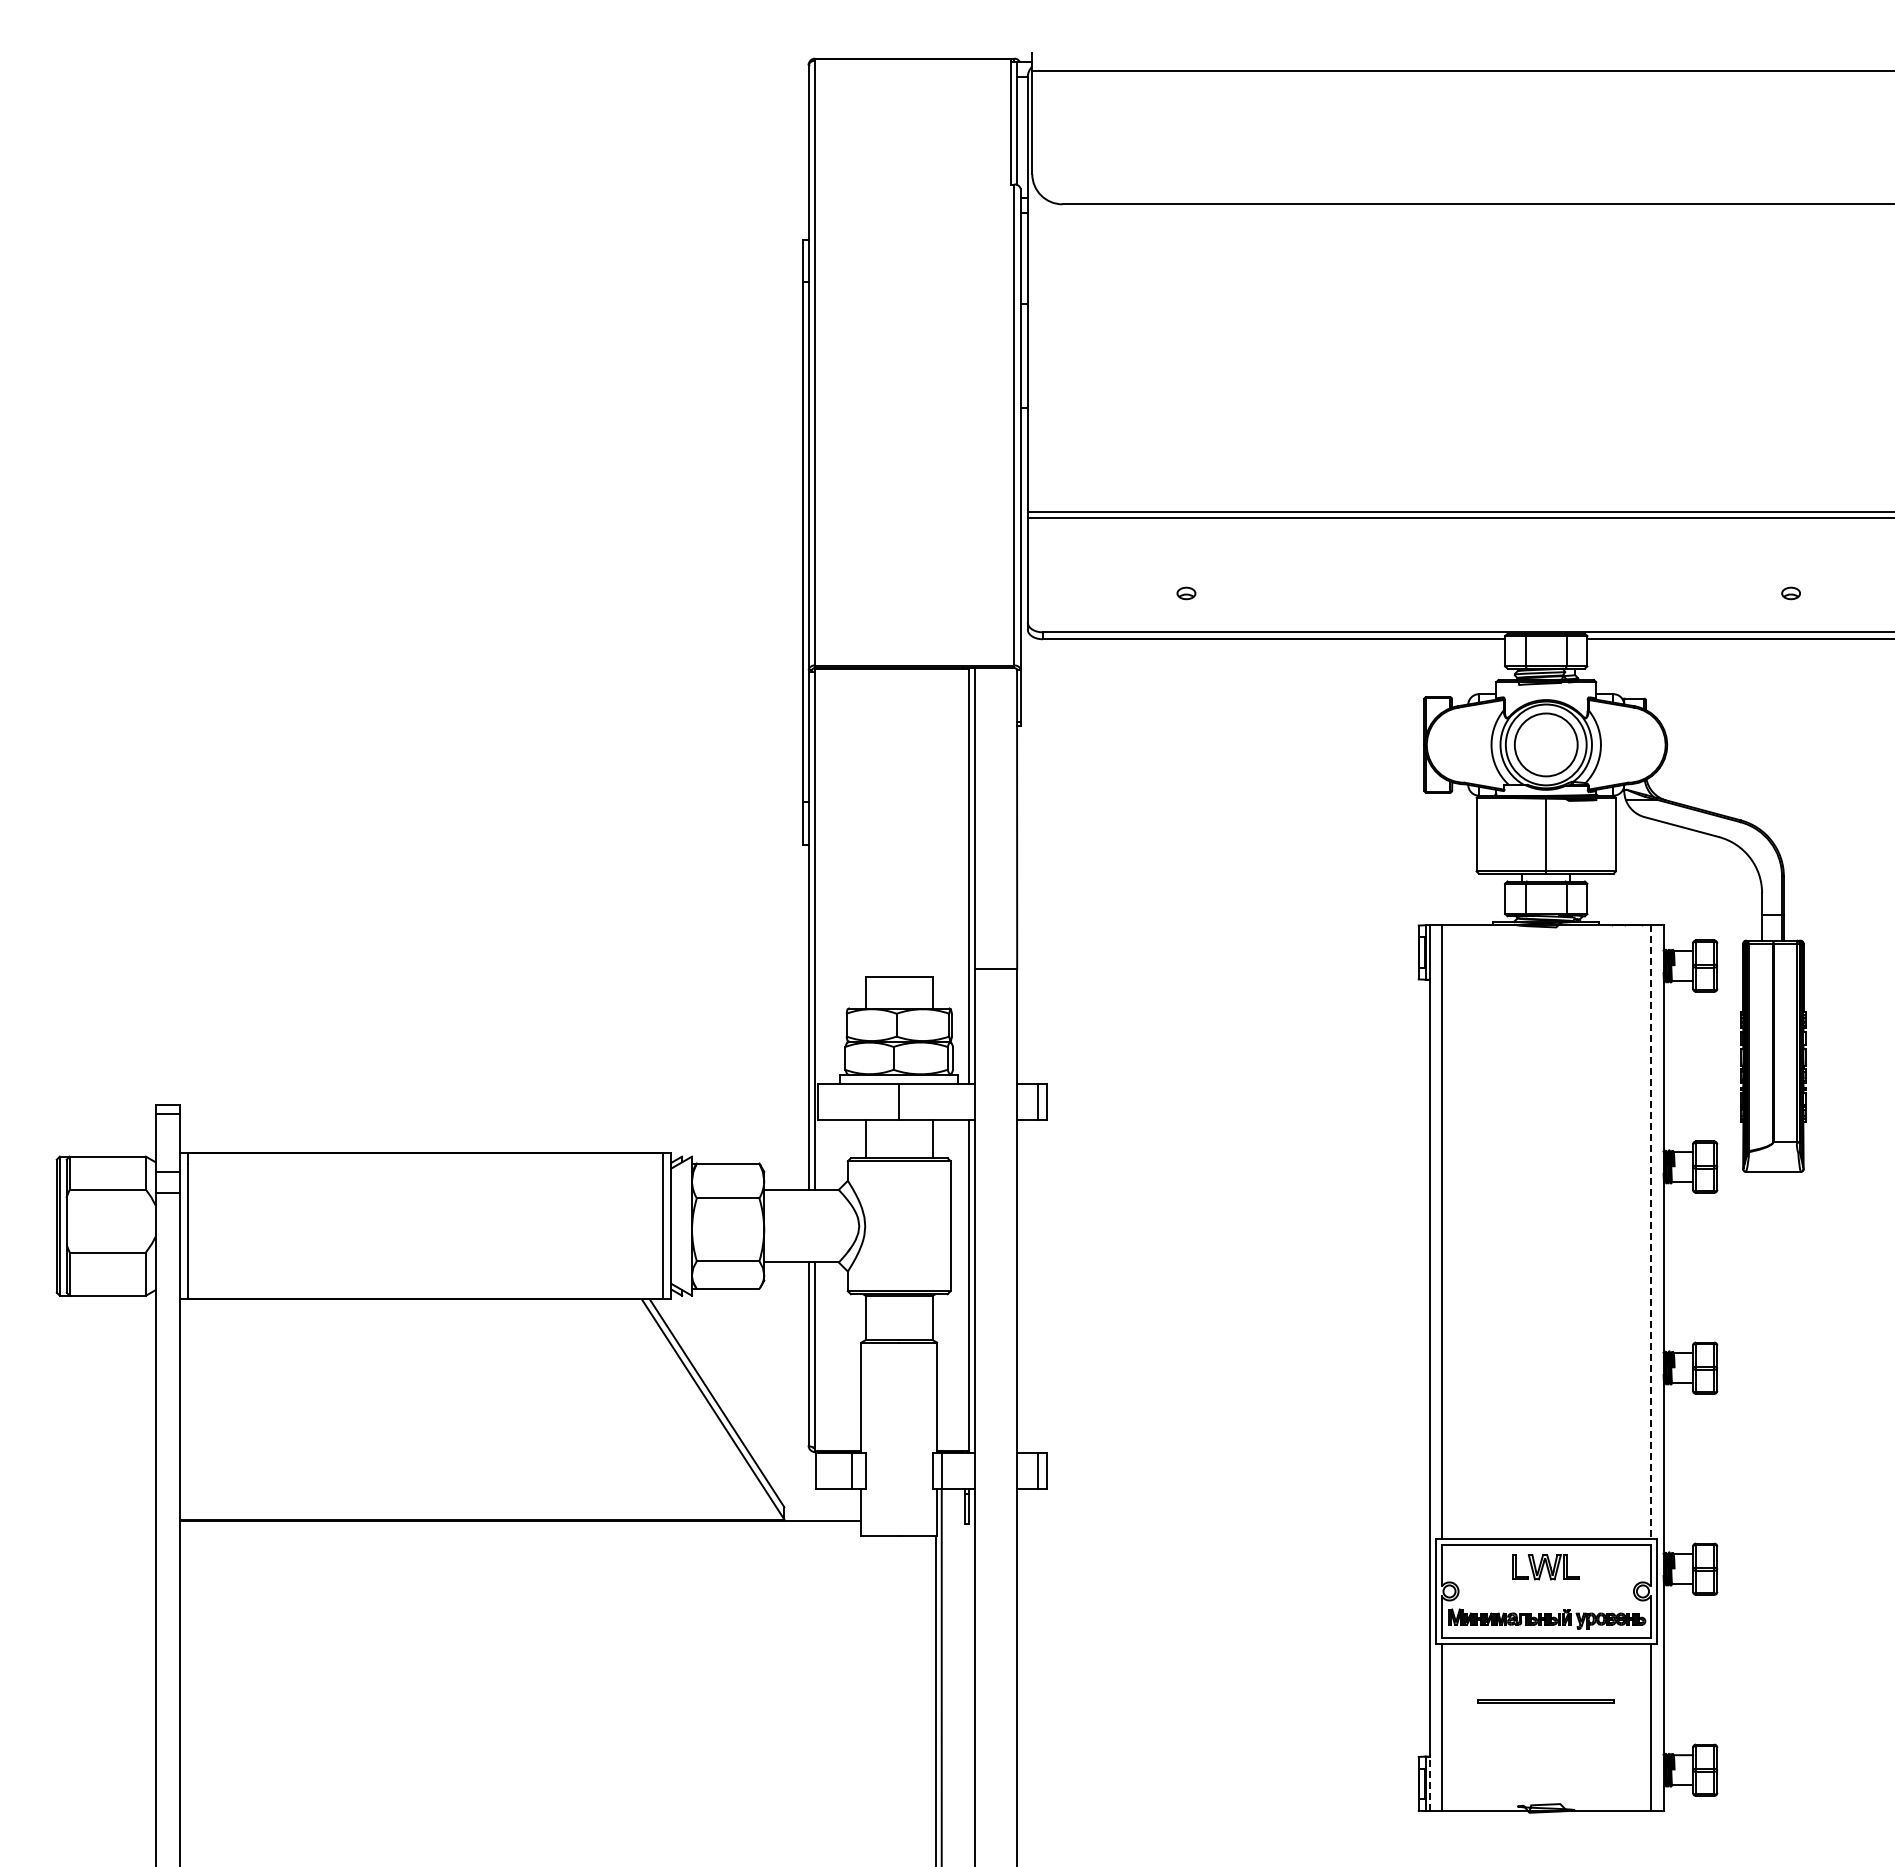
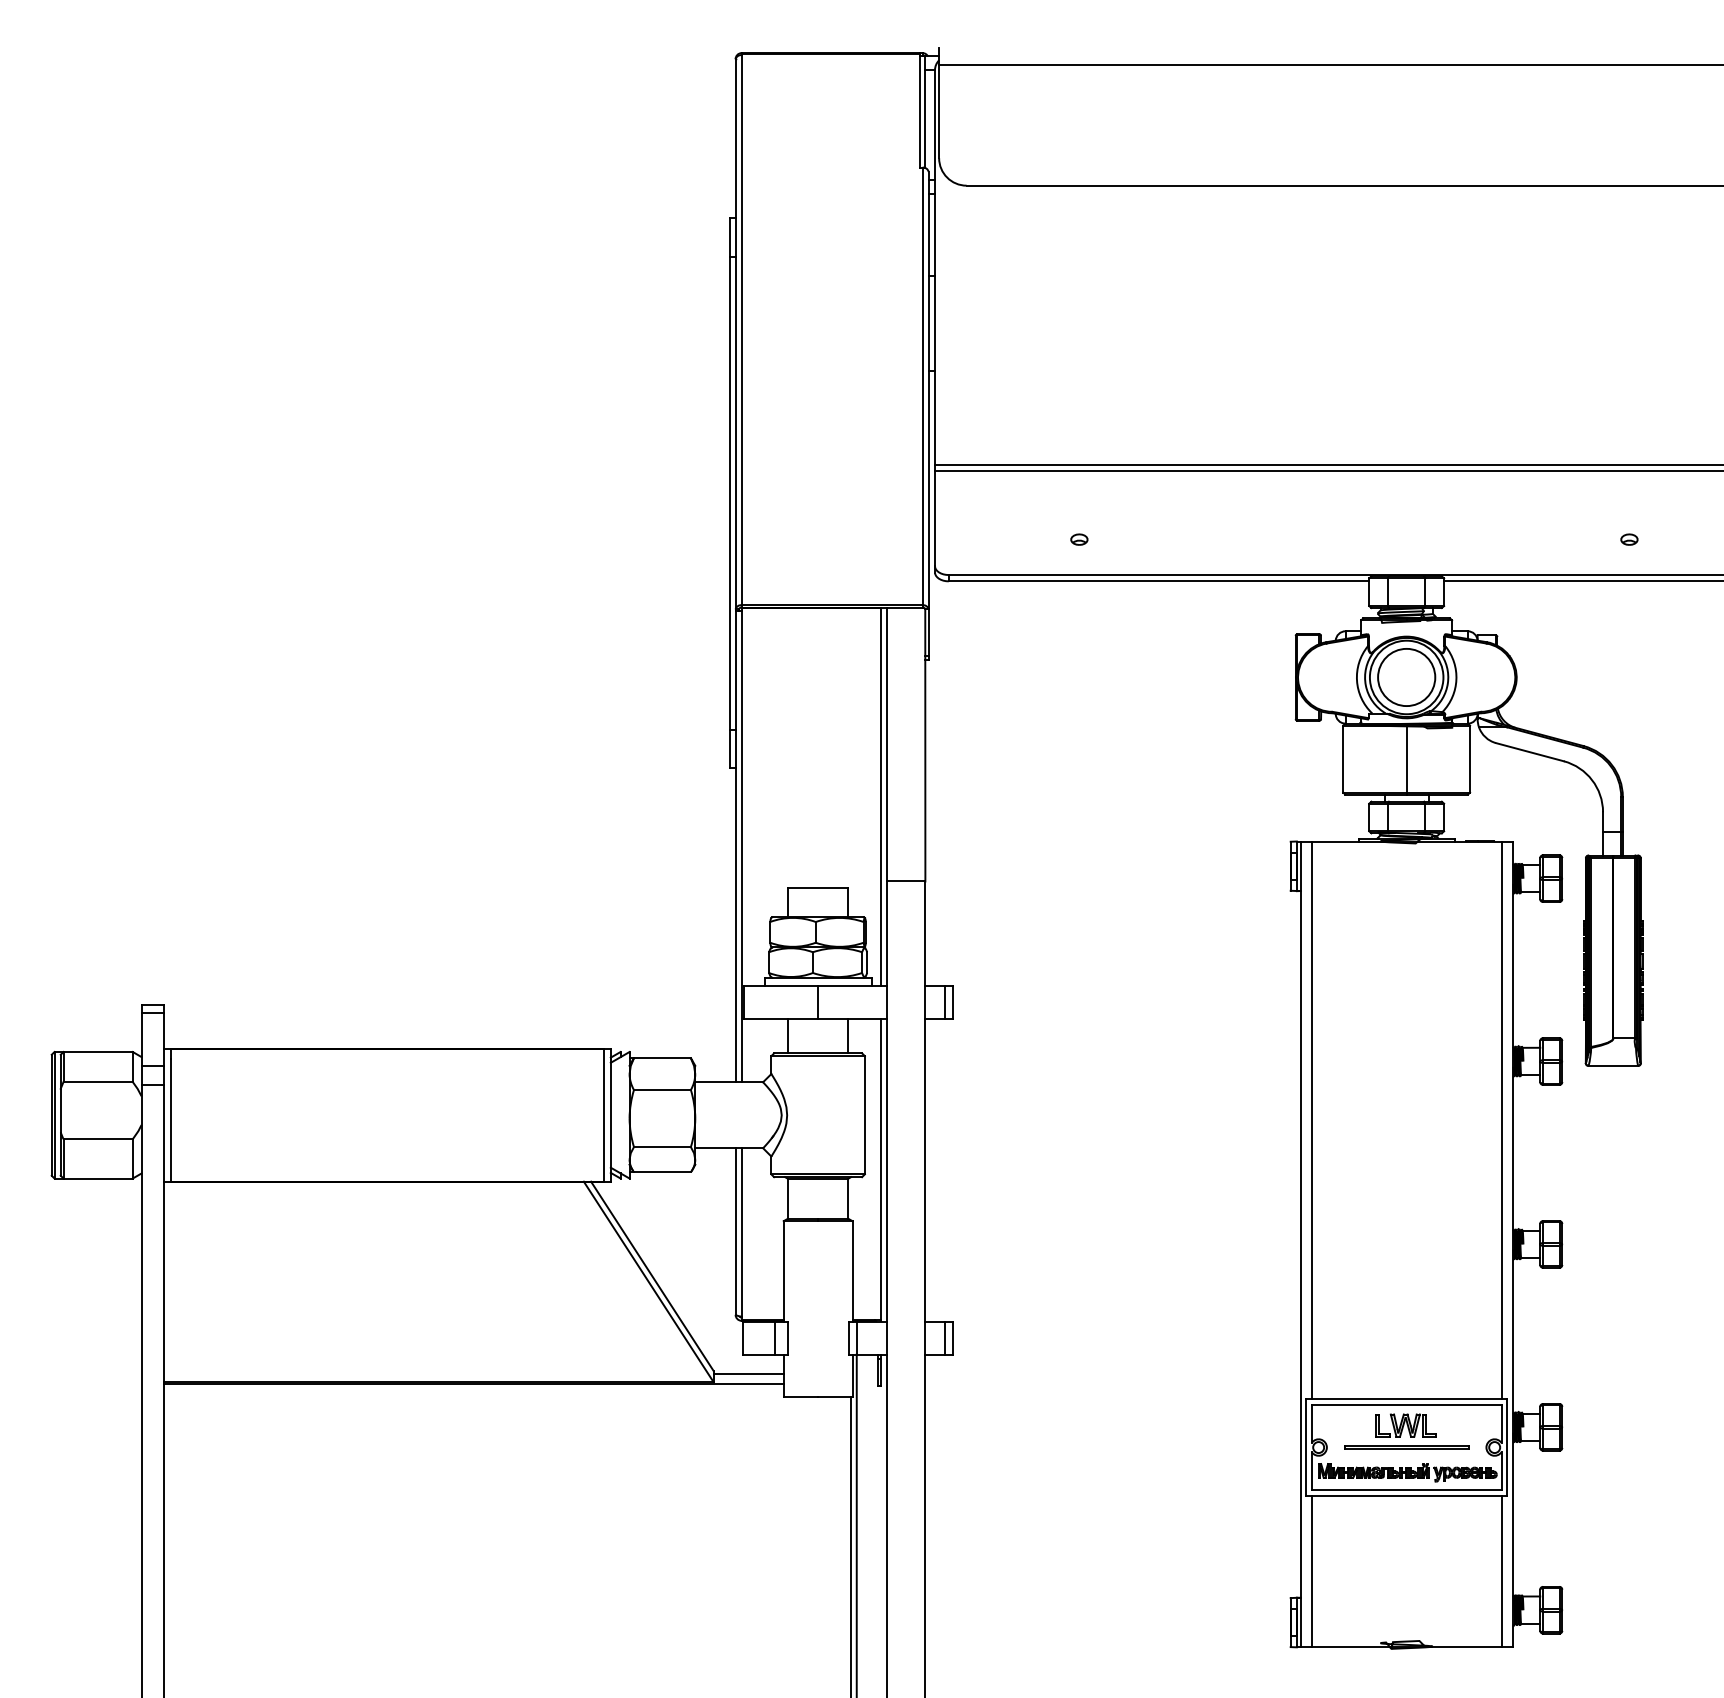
line: (1651, 1231) -> (1502, 1120), dashed -> solid
line: (822, 1510) -> (748, 1373), added
line: (1545, 1700) -> (1406, 1446), moved
line: (1430, 1783) -> (1301, 1622), dashed -> solid

